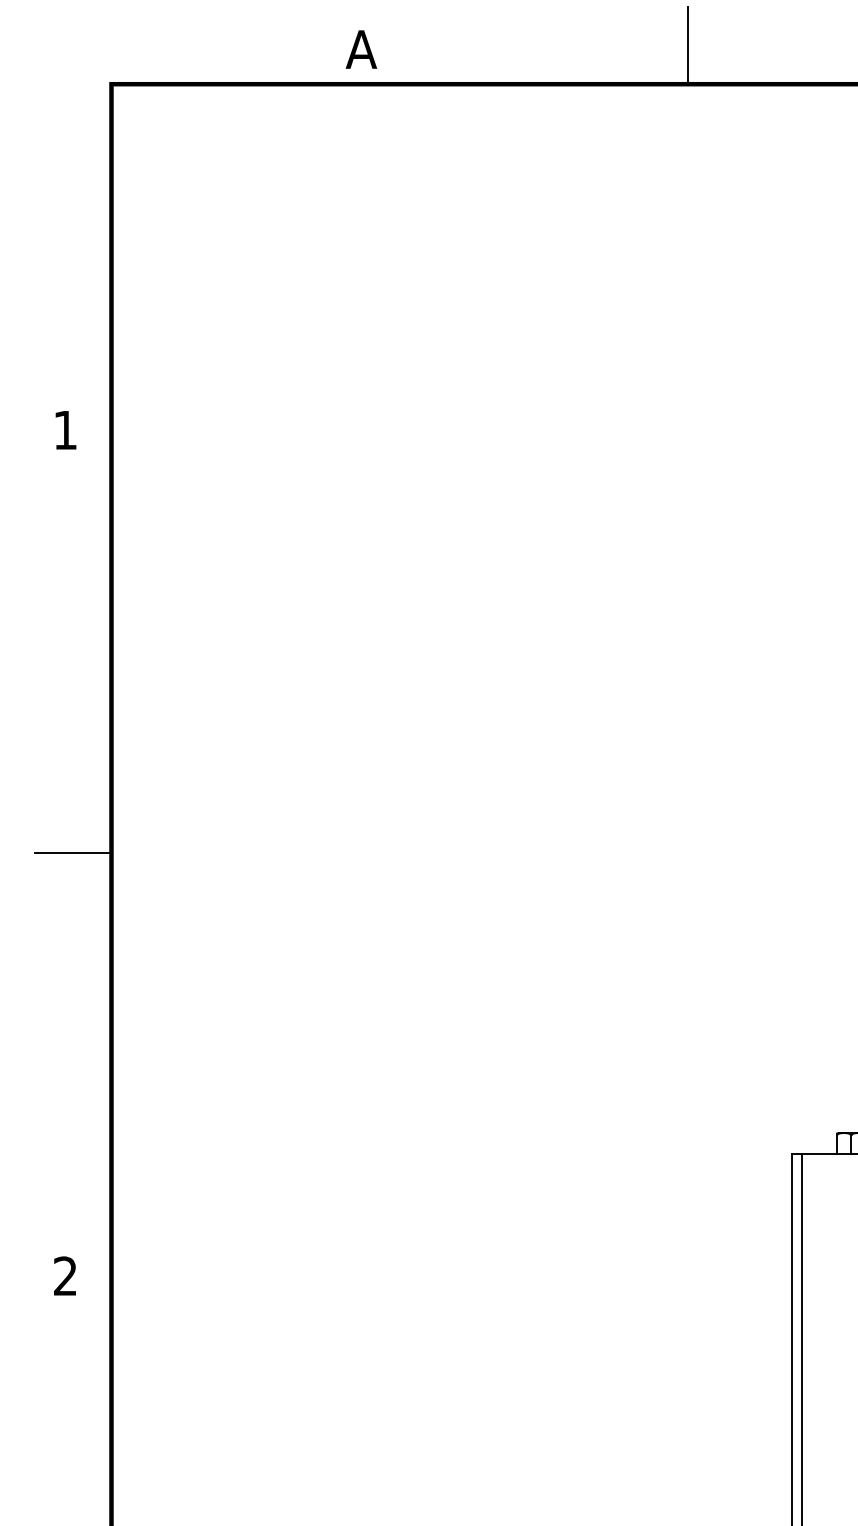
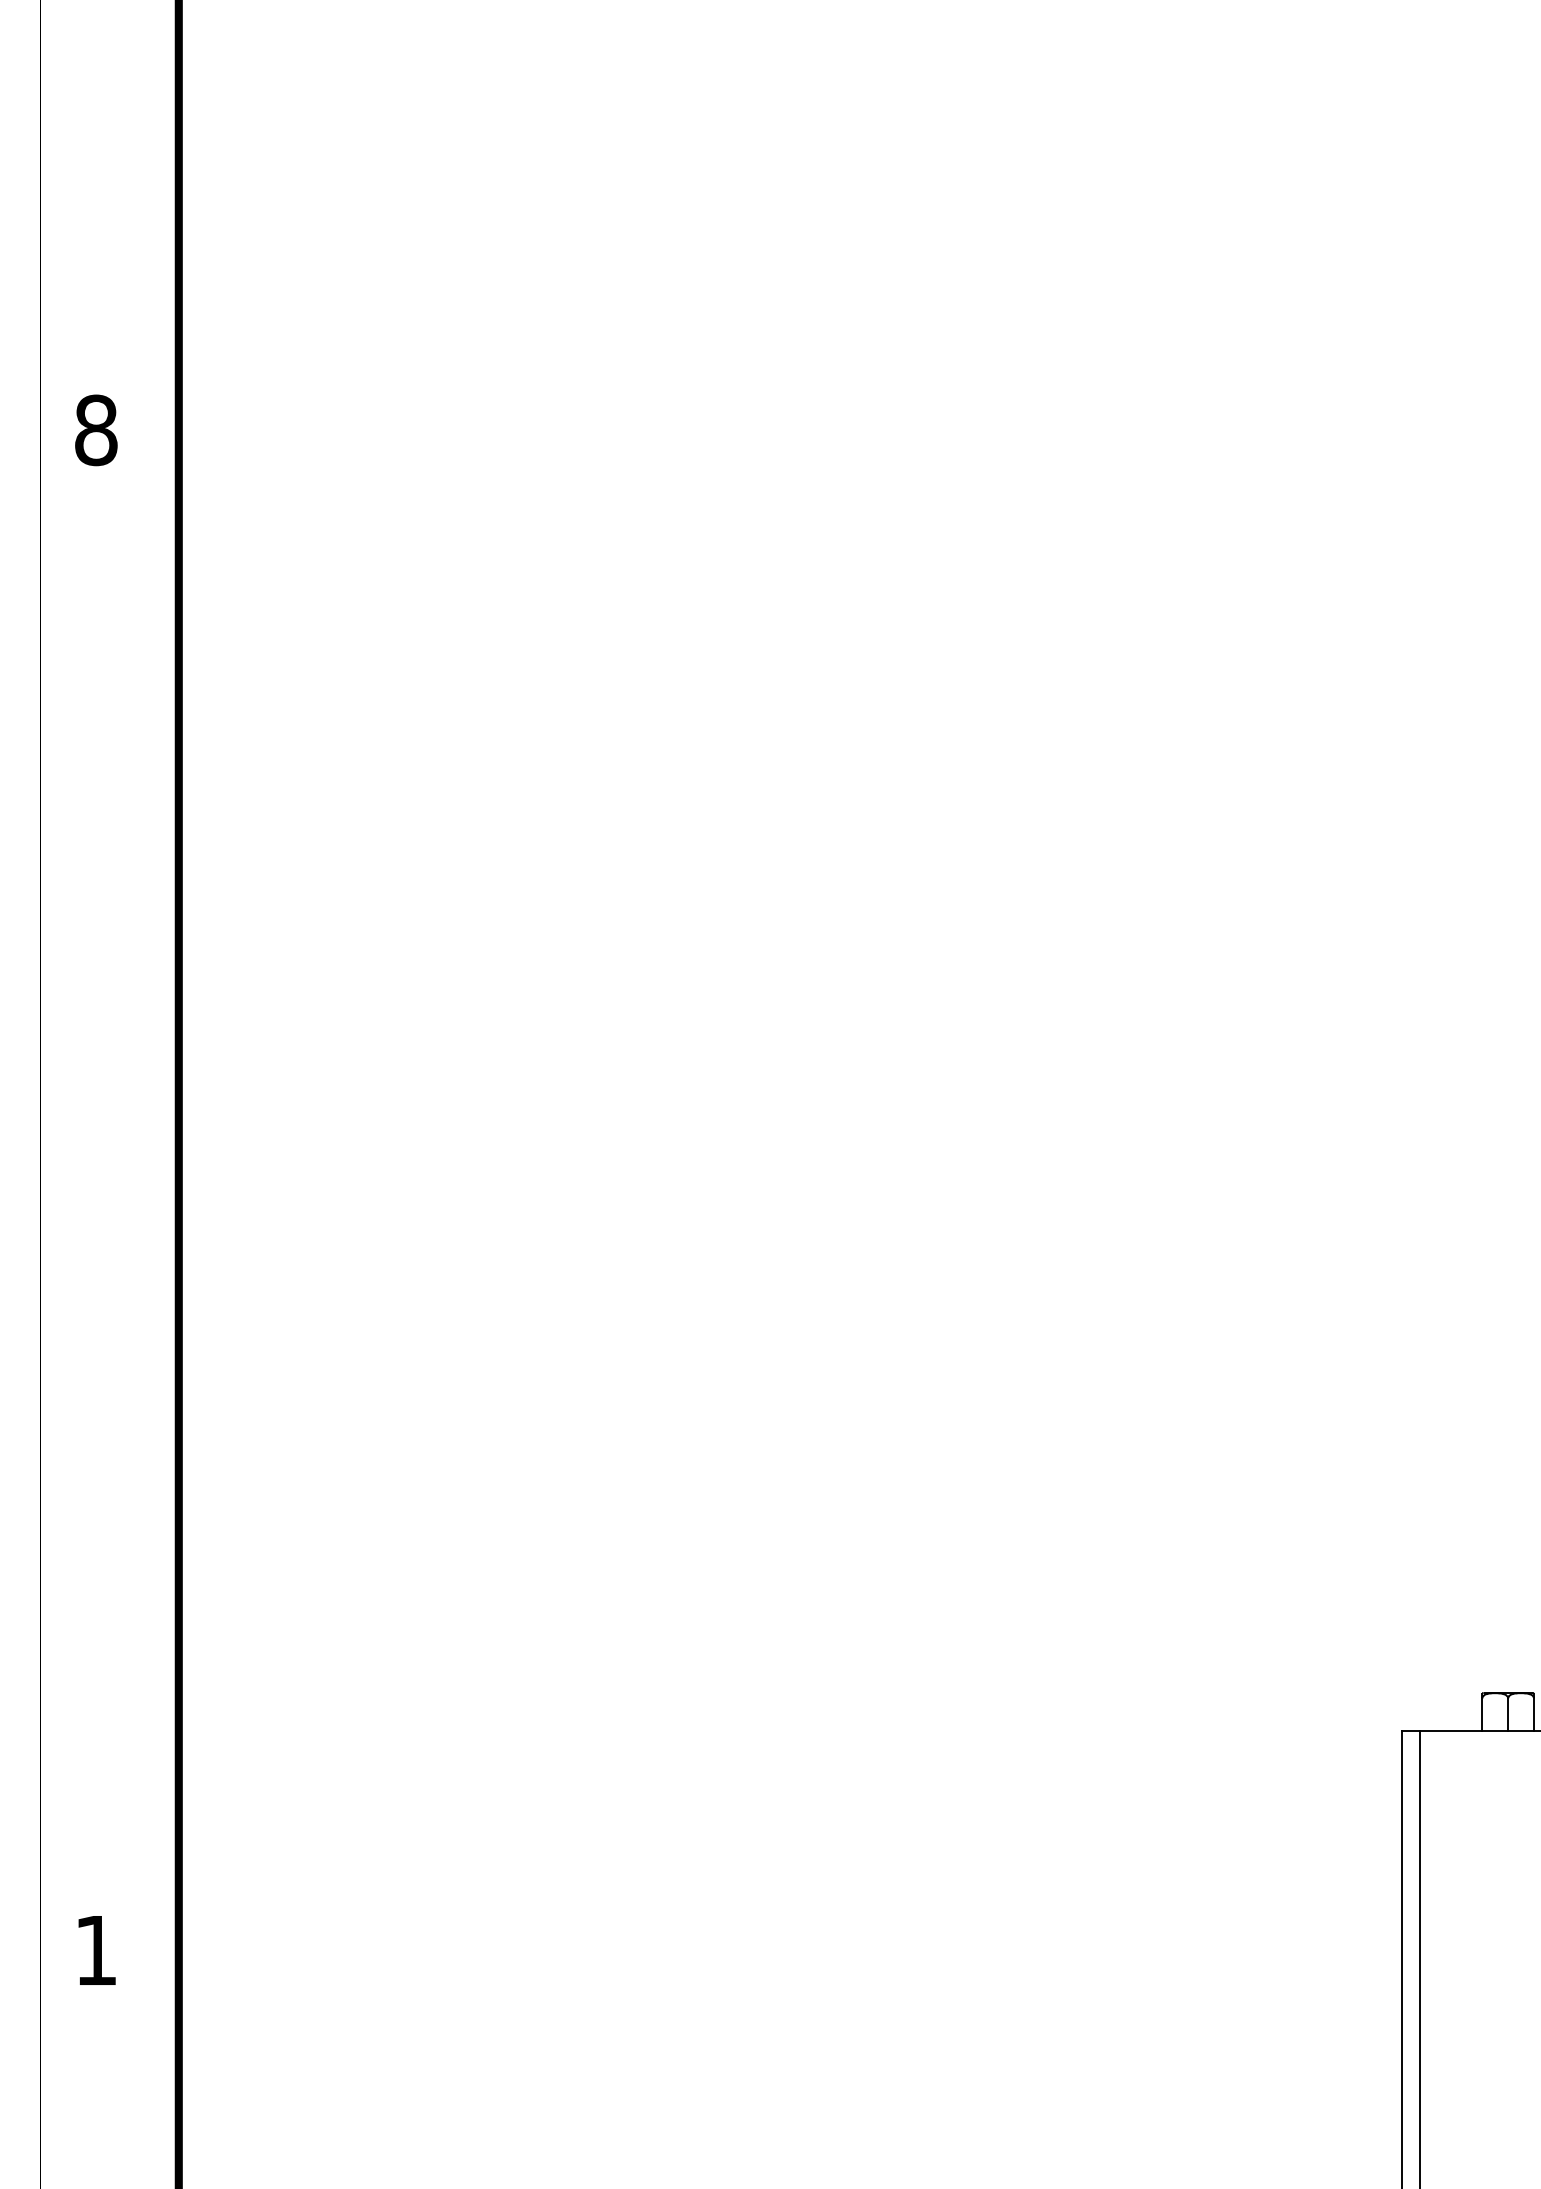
text: (65, 430) -> (96, 430), 1 -> 8
line: (72, 853) -> (108, 1190), removed
text: (65, 1275) -> (96, 1949), 2 -> 1

